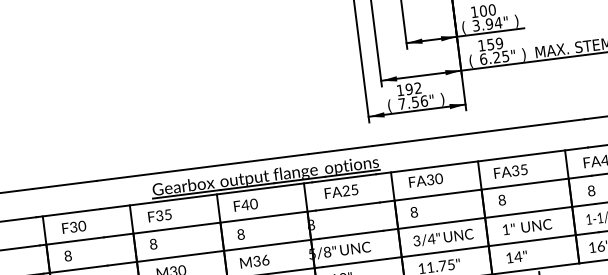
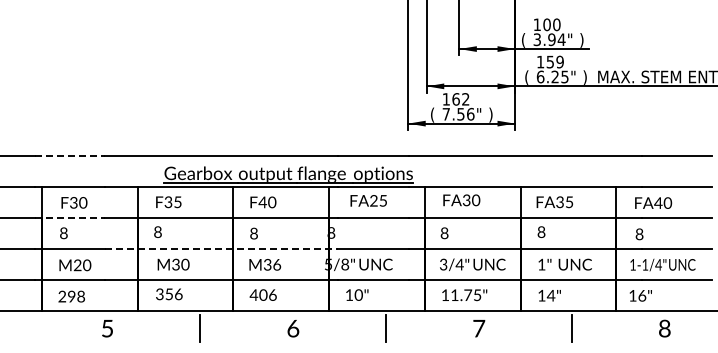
text: (408, 89) -> (455, 99), 192 -> 162
line: (65, 184) -> (70, 155), solid -> dashed
line: (72, 240) -> (70, 217), solid -> dashed
line: (213, 252) -> (221, 249), solid -> dashed

